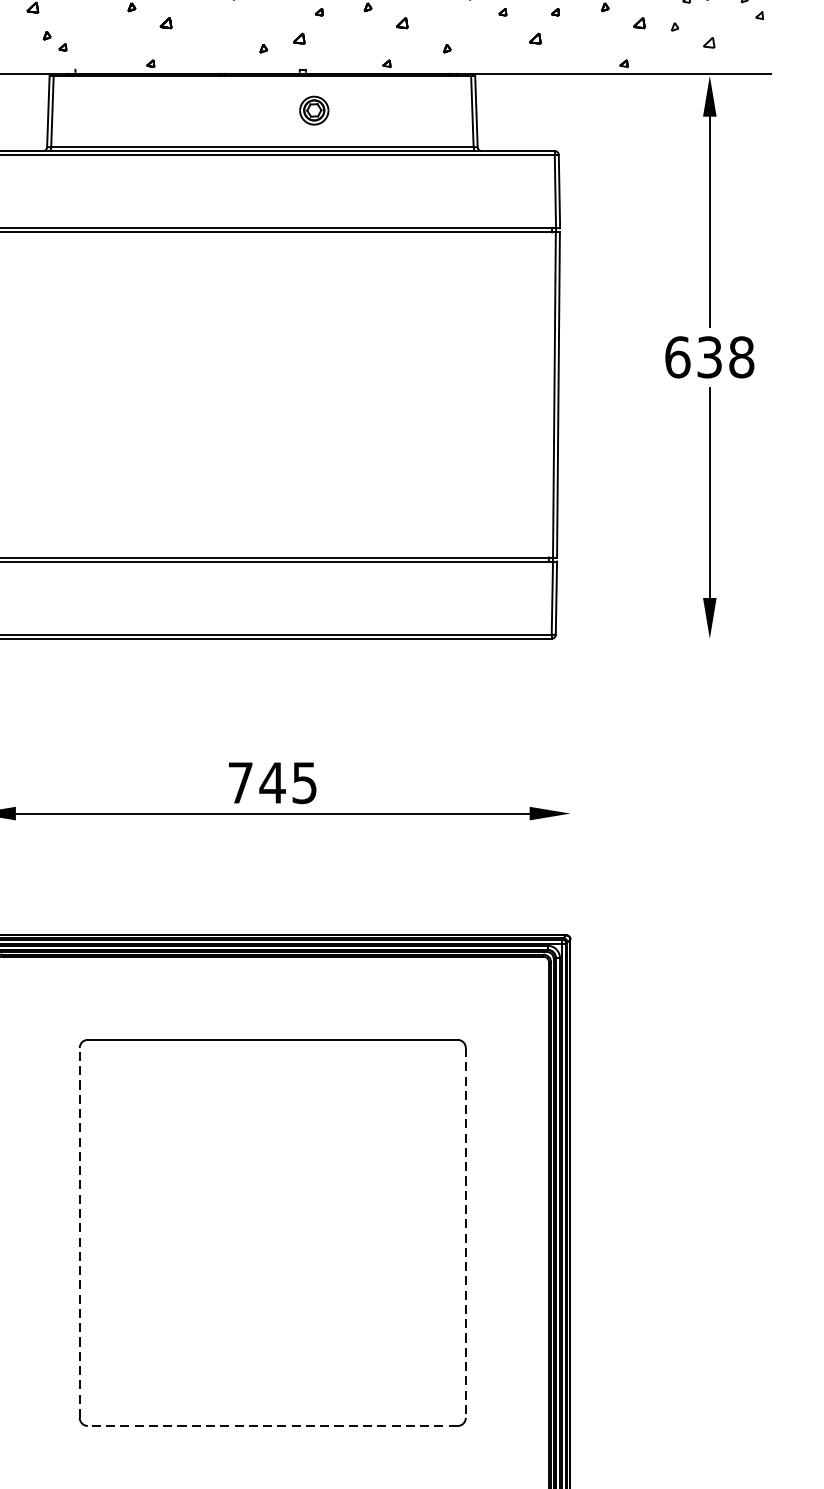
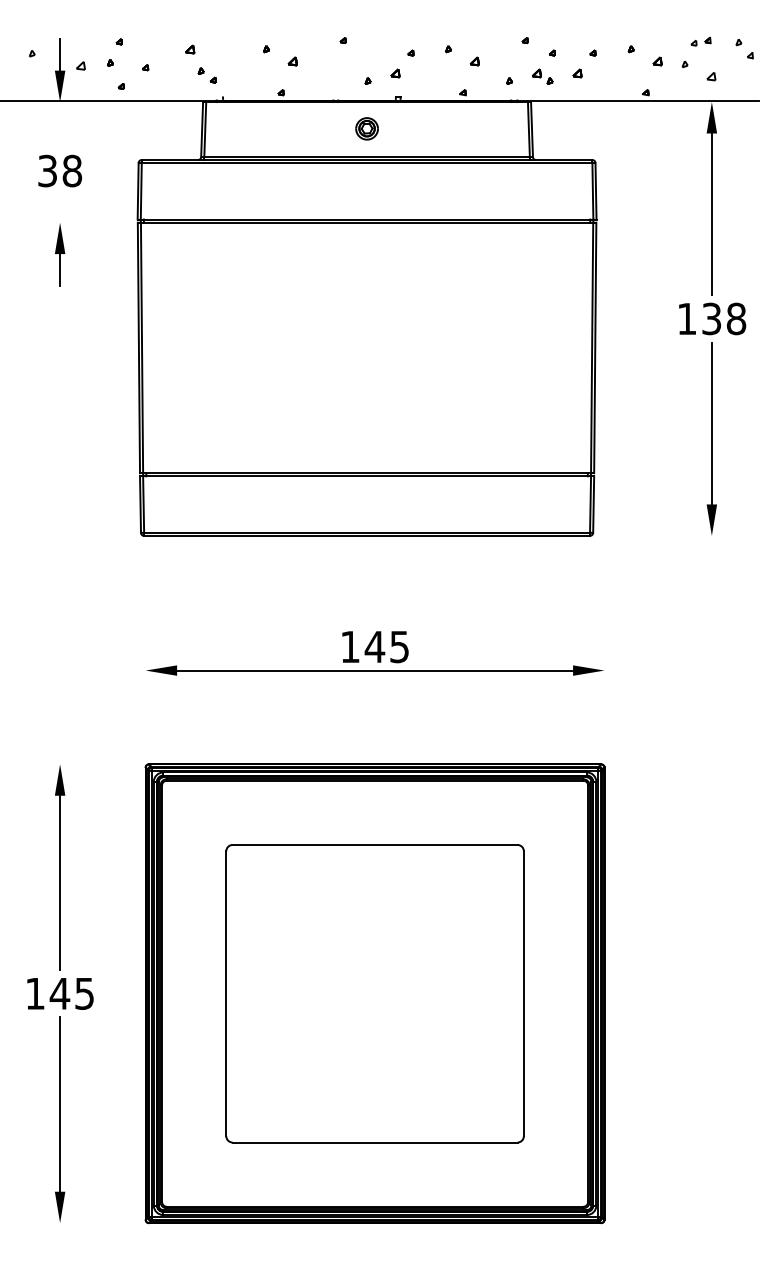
part: (490, 42) -> (542, 76), added
part: (313, 110) -> (366, 128), moved
text: (678, 356) -> (687, 318), 638 -> 138
text: (240, 782) -> (350, 646), 745 -> 145
line: (79, 1232) -> (226, 993), dashed -> solid
line: (465, 1232) -> (523, 993), dashed -> solid
line: (273, 1425) -> (375, 1142), dashed -> solid

